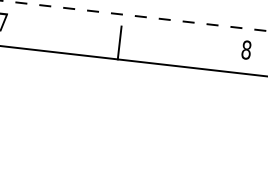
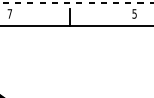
text: (246, 49) -> (134, 13), 8 -> 5

